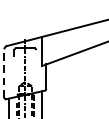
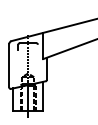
line: (4, 73) -> (9, 65), dashed -> solid

